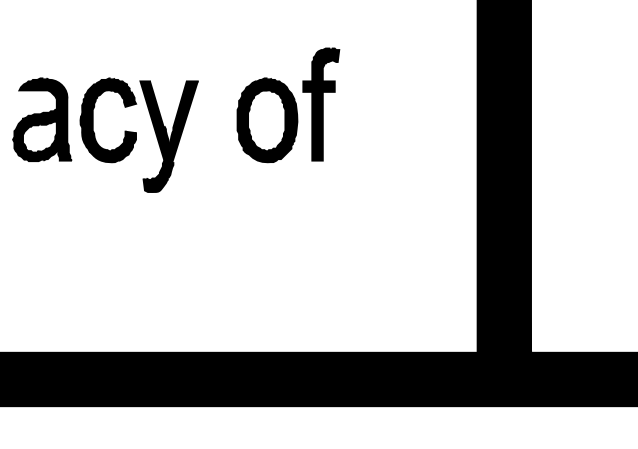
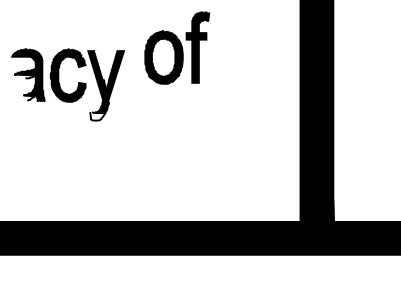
part: (288, 104) -> (177, 47), moved
fill: (34, 139) -> (21, 87), removed
fill: (155, 185) -> (97, 116), removed

